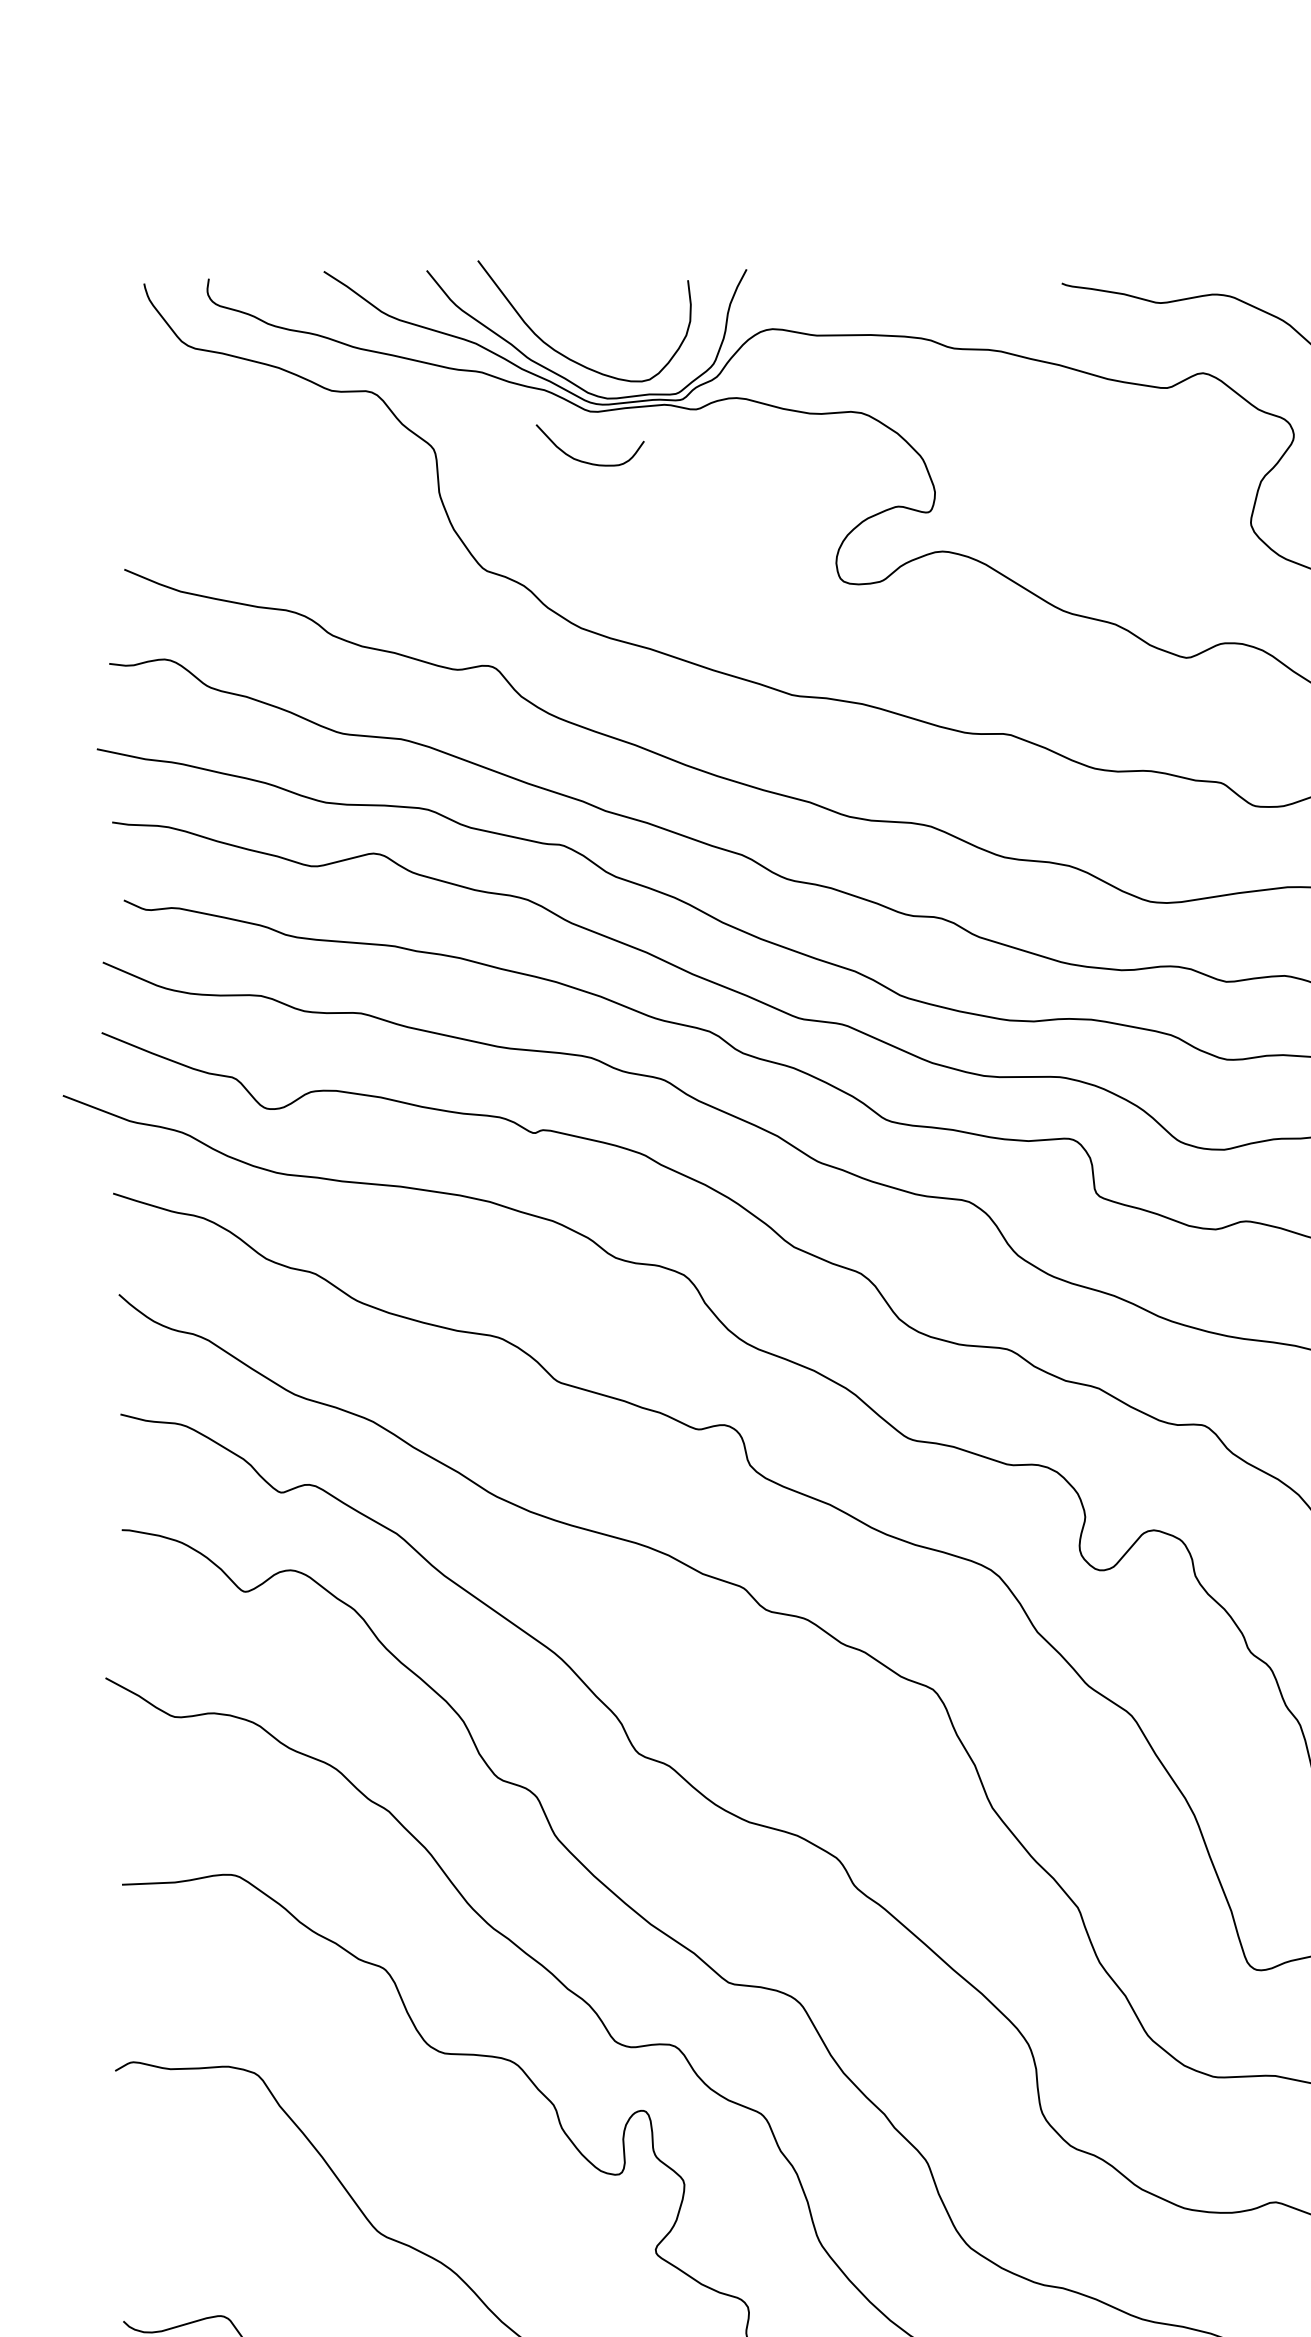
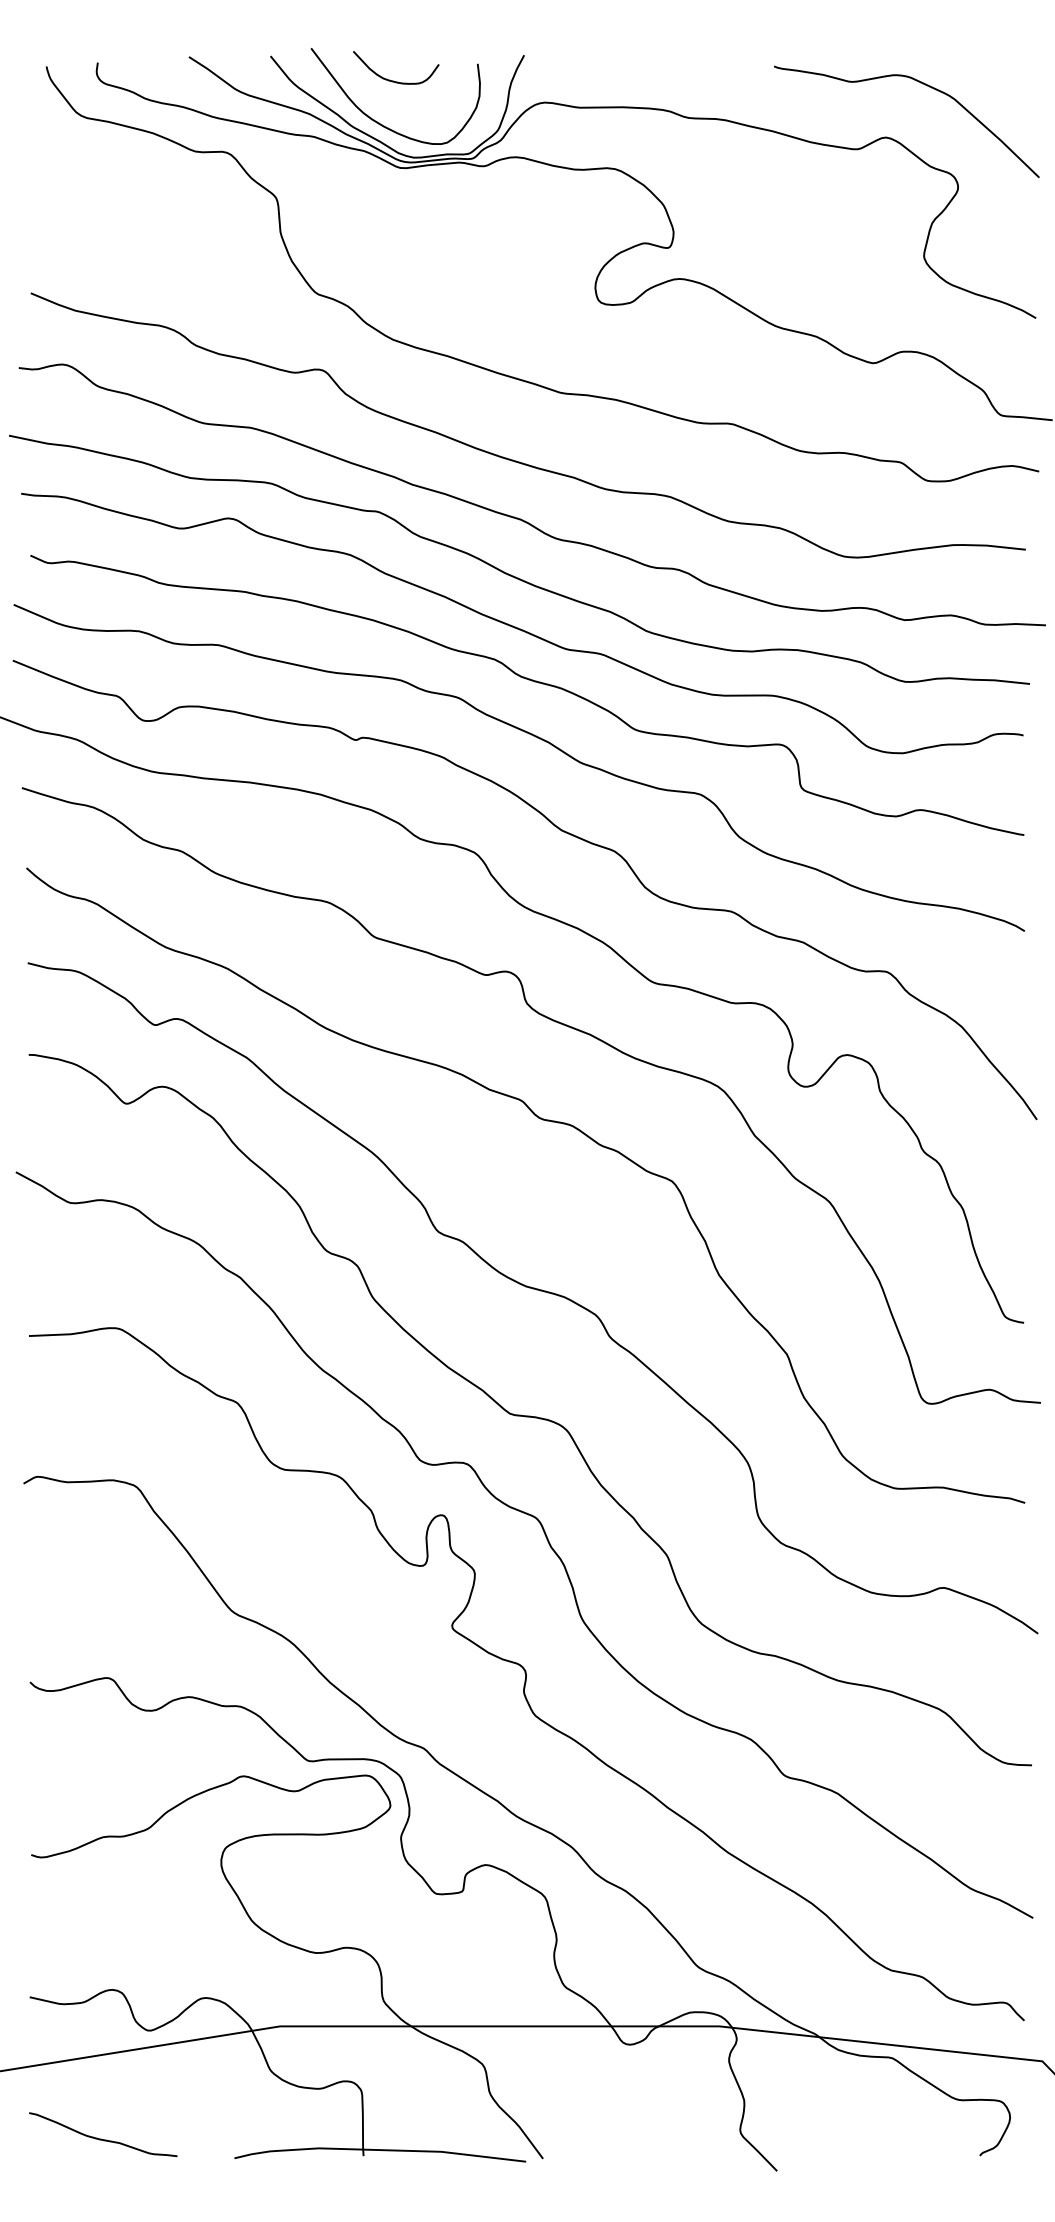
curve: (586, 461) -> (393, 80), moved

